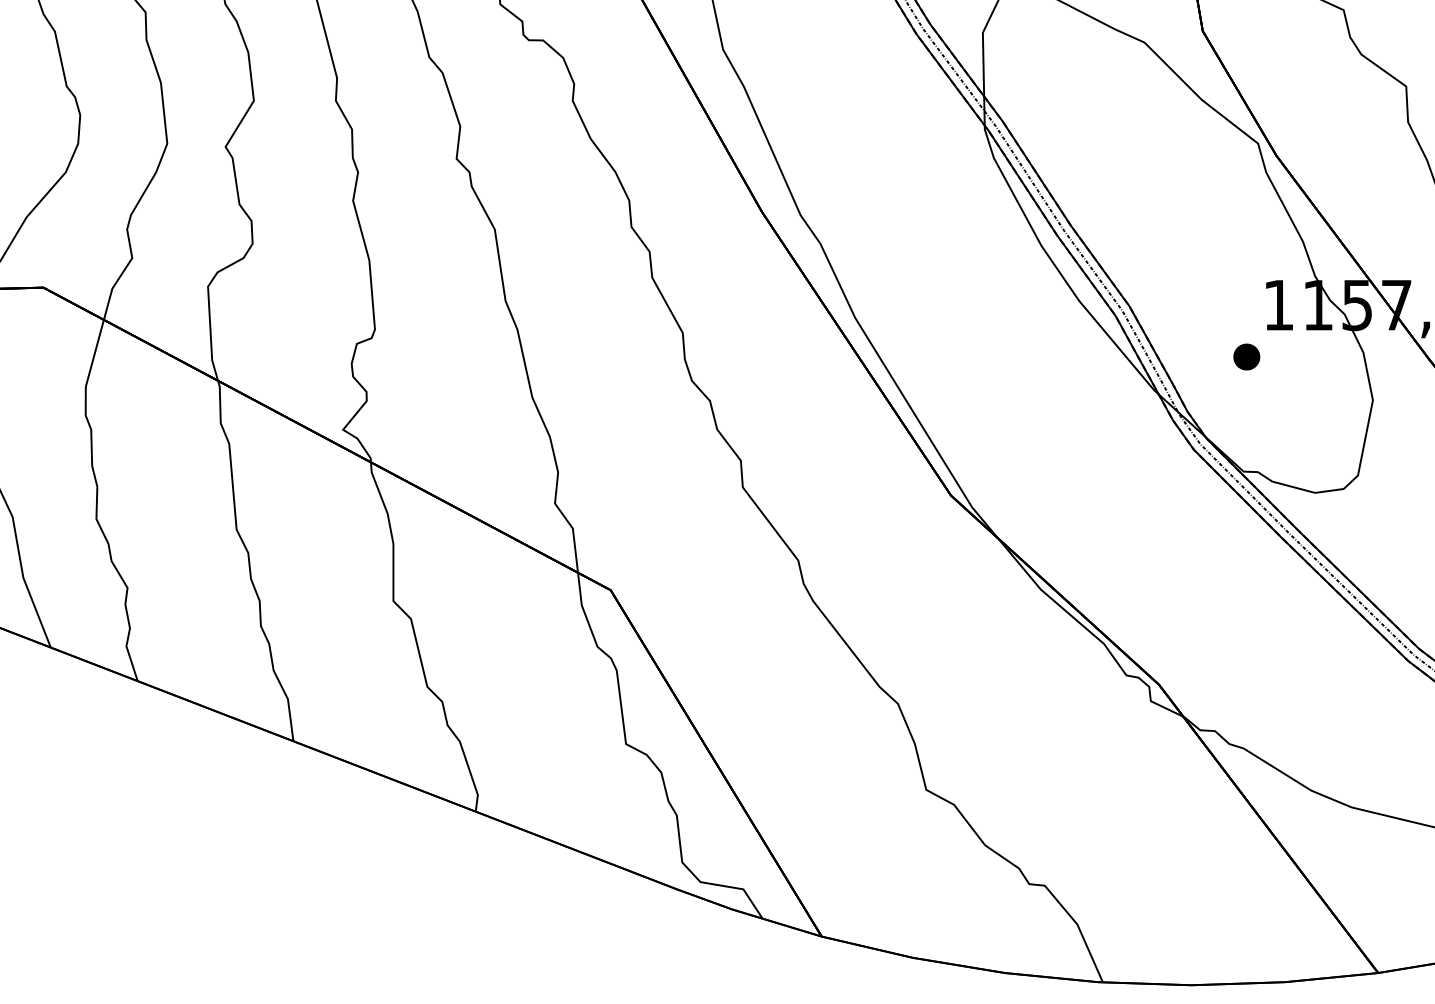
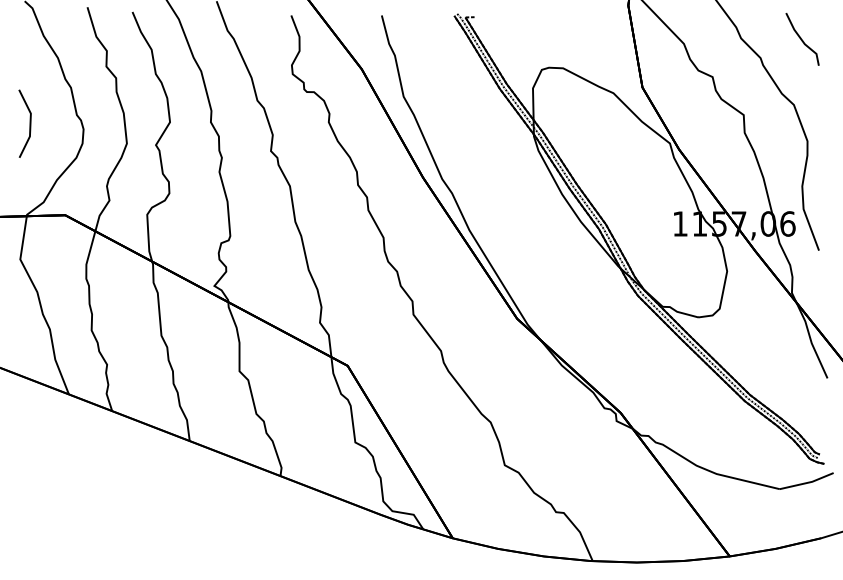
part: (1245, 356) -> (663, 249), removed

